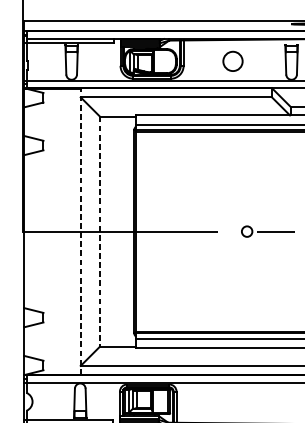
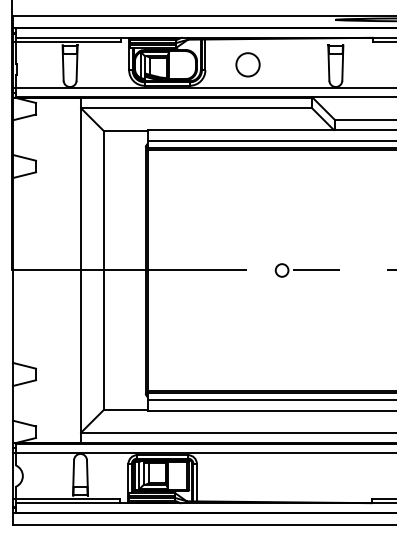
circle: (232, 61) -> (247, 64), moved
line: (81, 231) -> (81, 270), dashed -> solid
line: (100, 231) -> (104, 270), dashed -> solid

